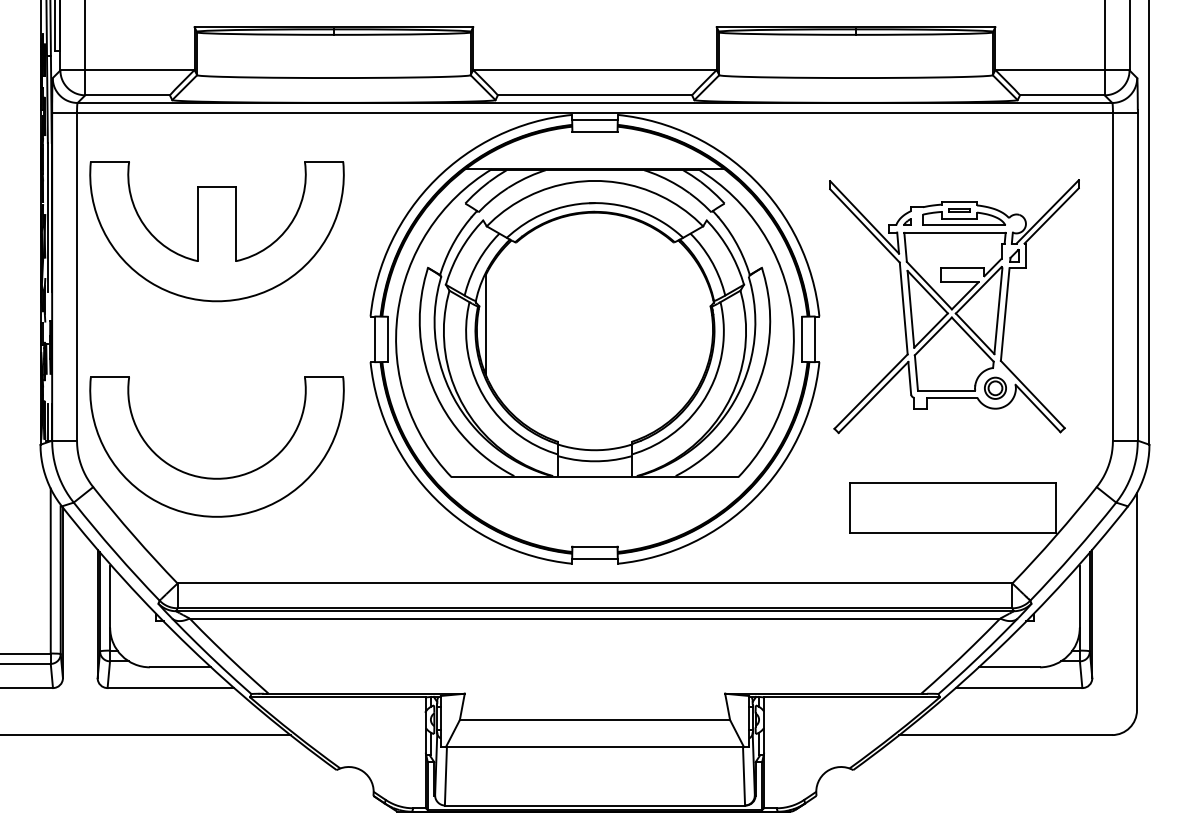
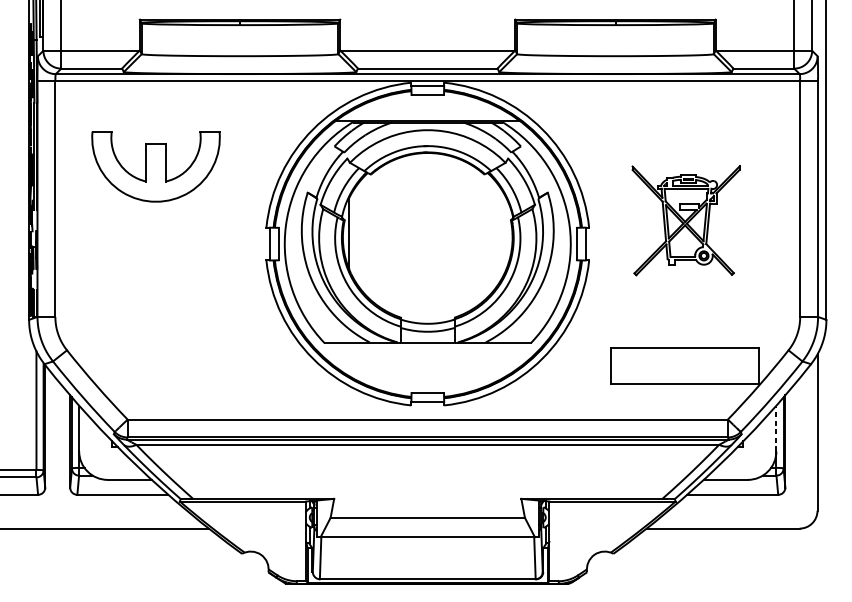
part: (216, 231) -> (155, 166), size x0.7
part: (954, 306) -> (686, 220), size x0.6
part: (216, 477) -> (155, 343), removed
line: (1079, 596) -> (776, 428), solid -> dashed

